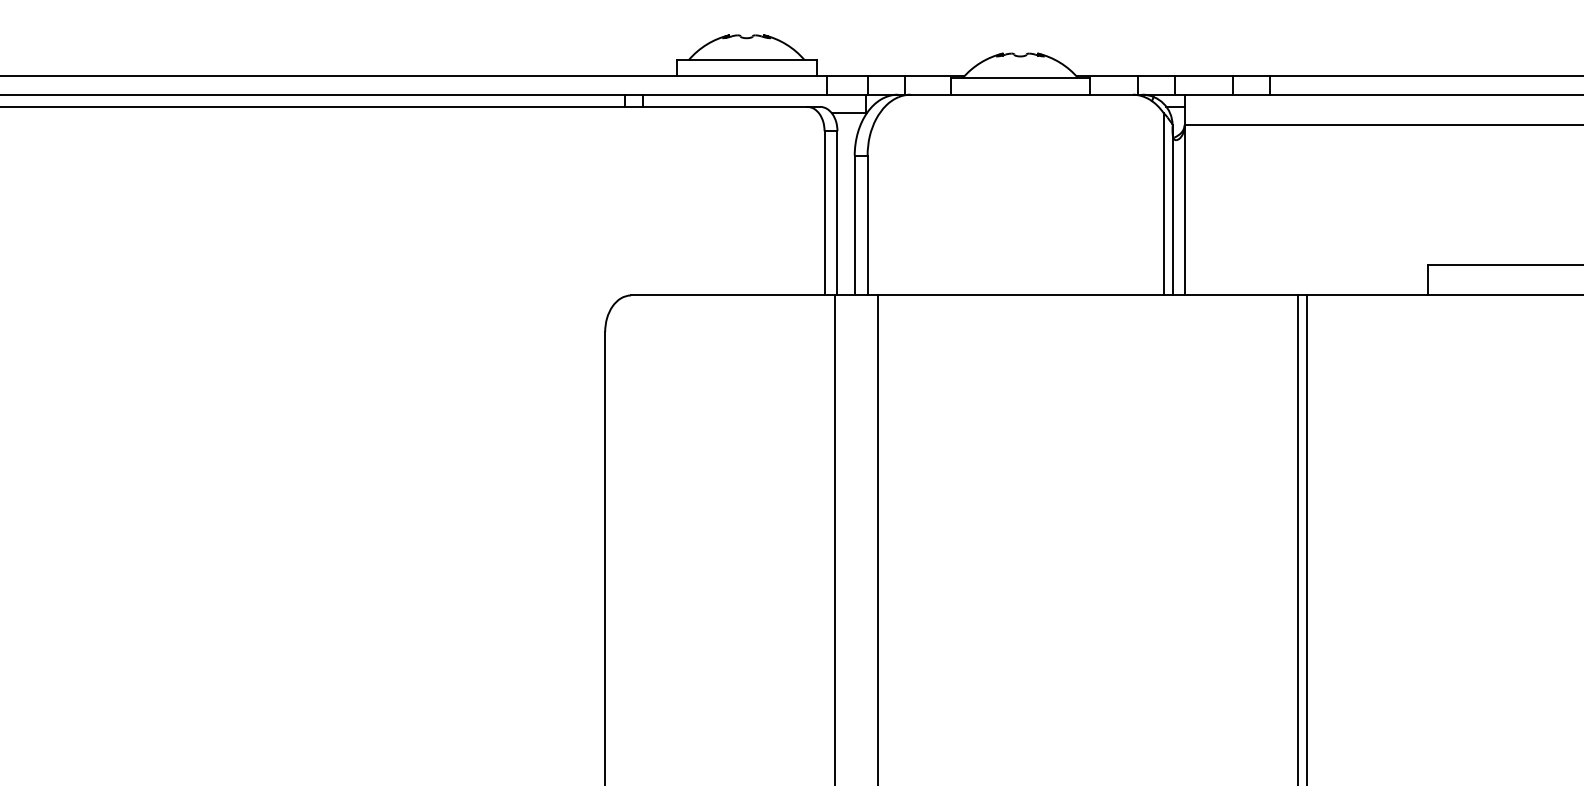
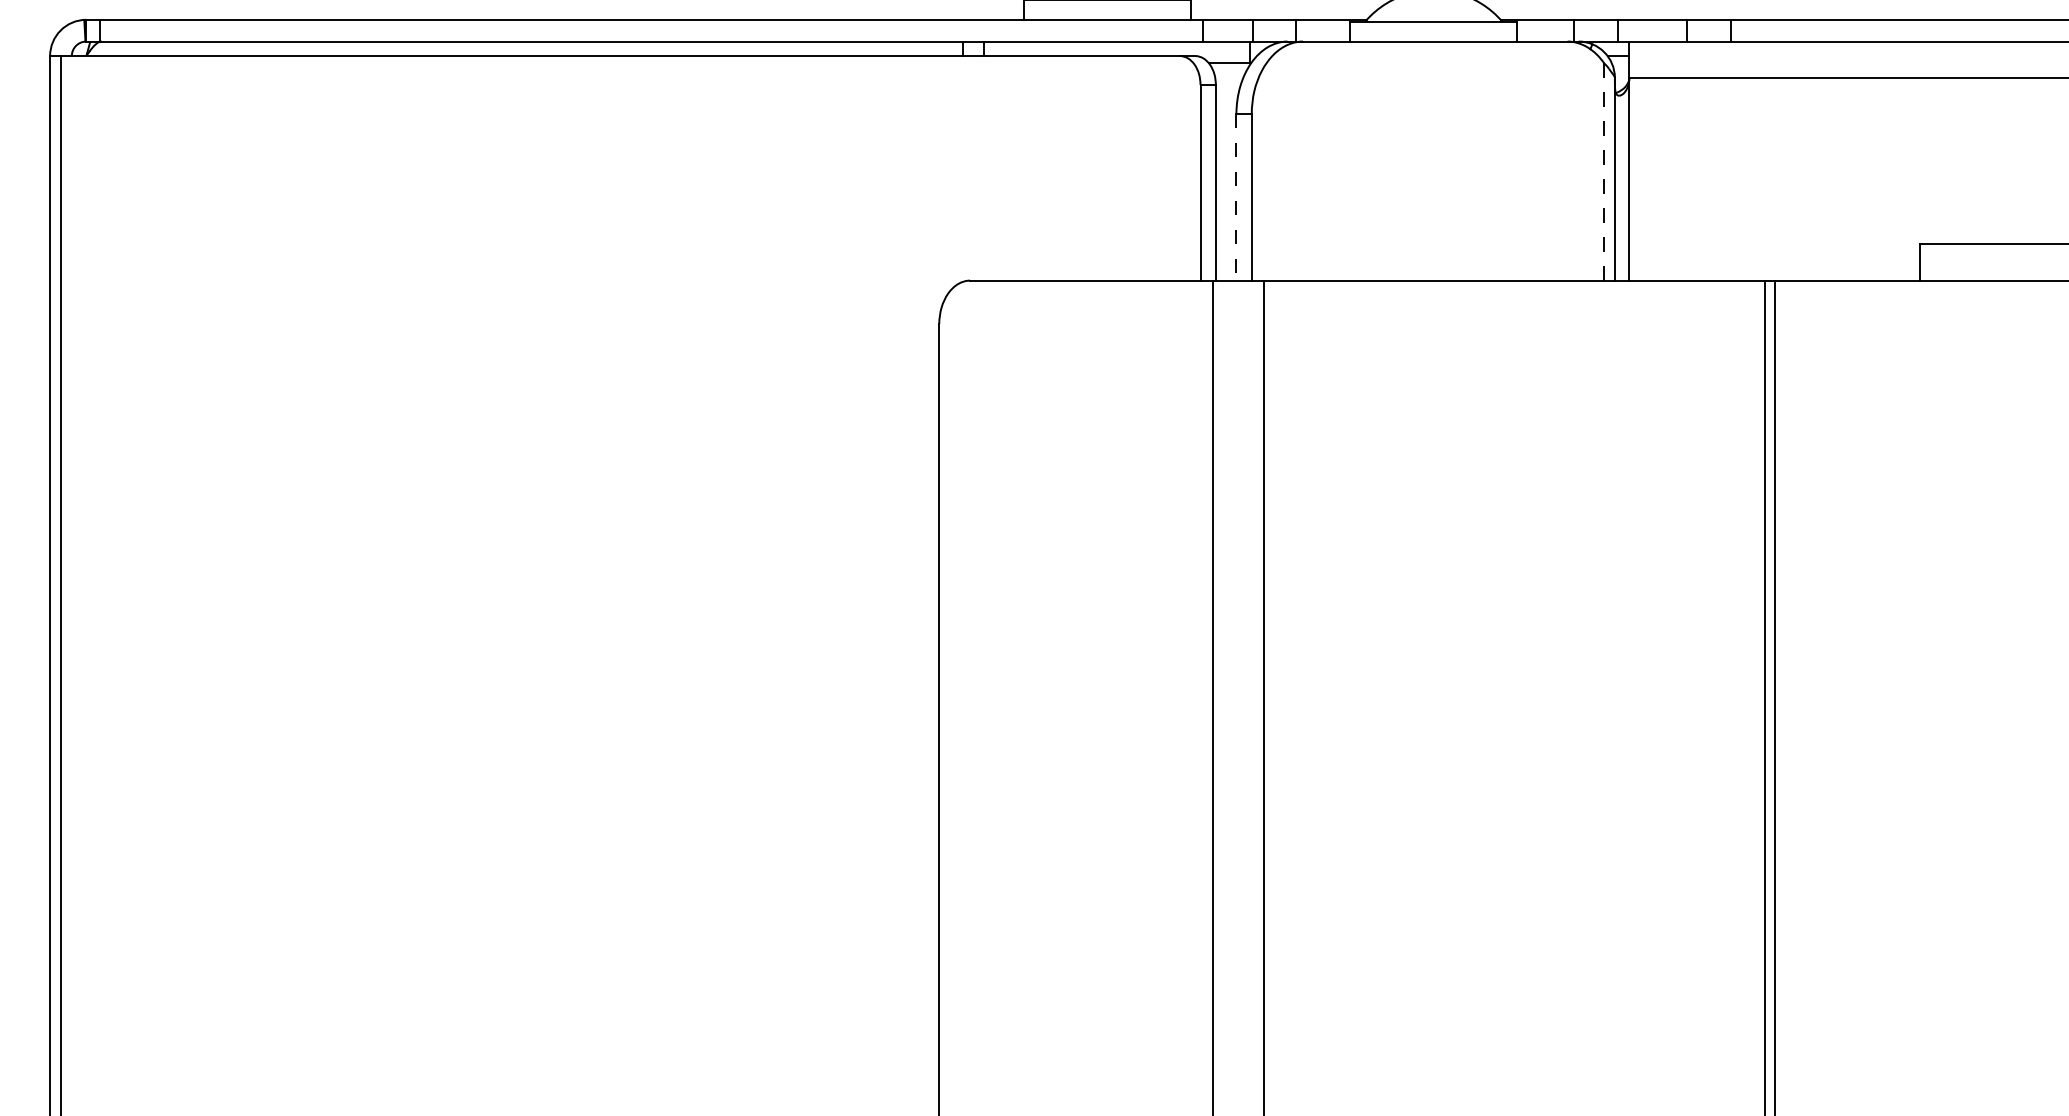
line: (1163, 204) -> (1604, 172), solid -> dashed
line: (854, 225) -> (1236, 197), solid -> dashed

